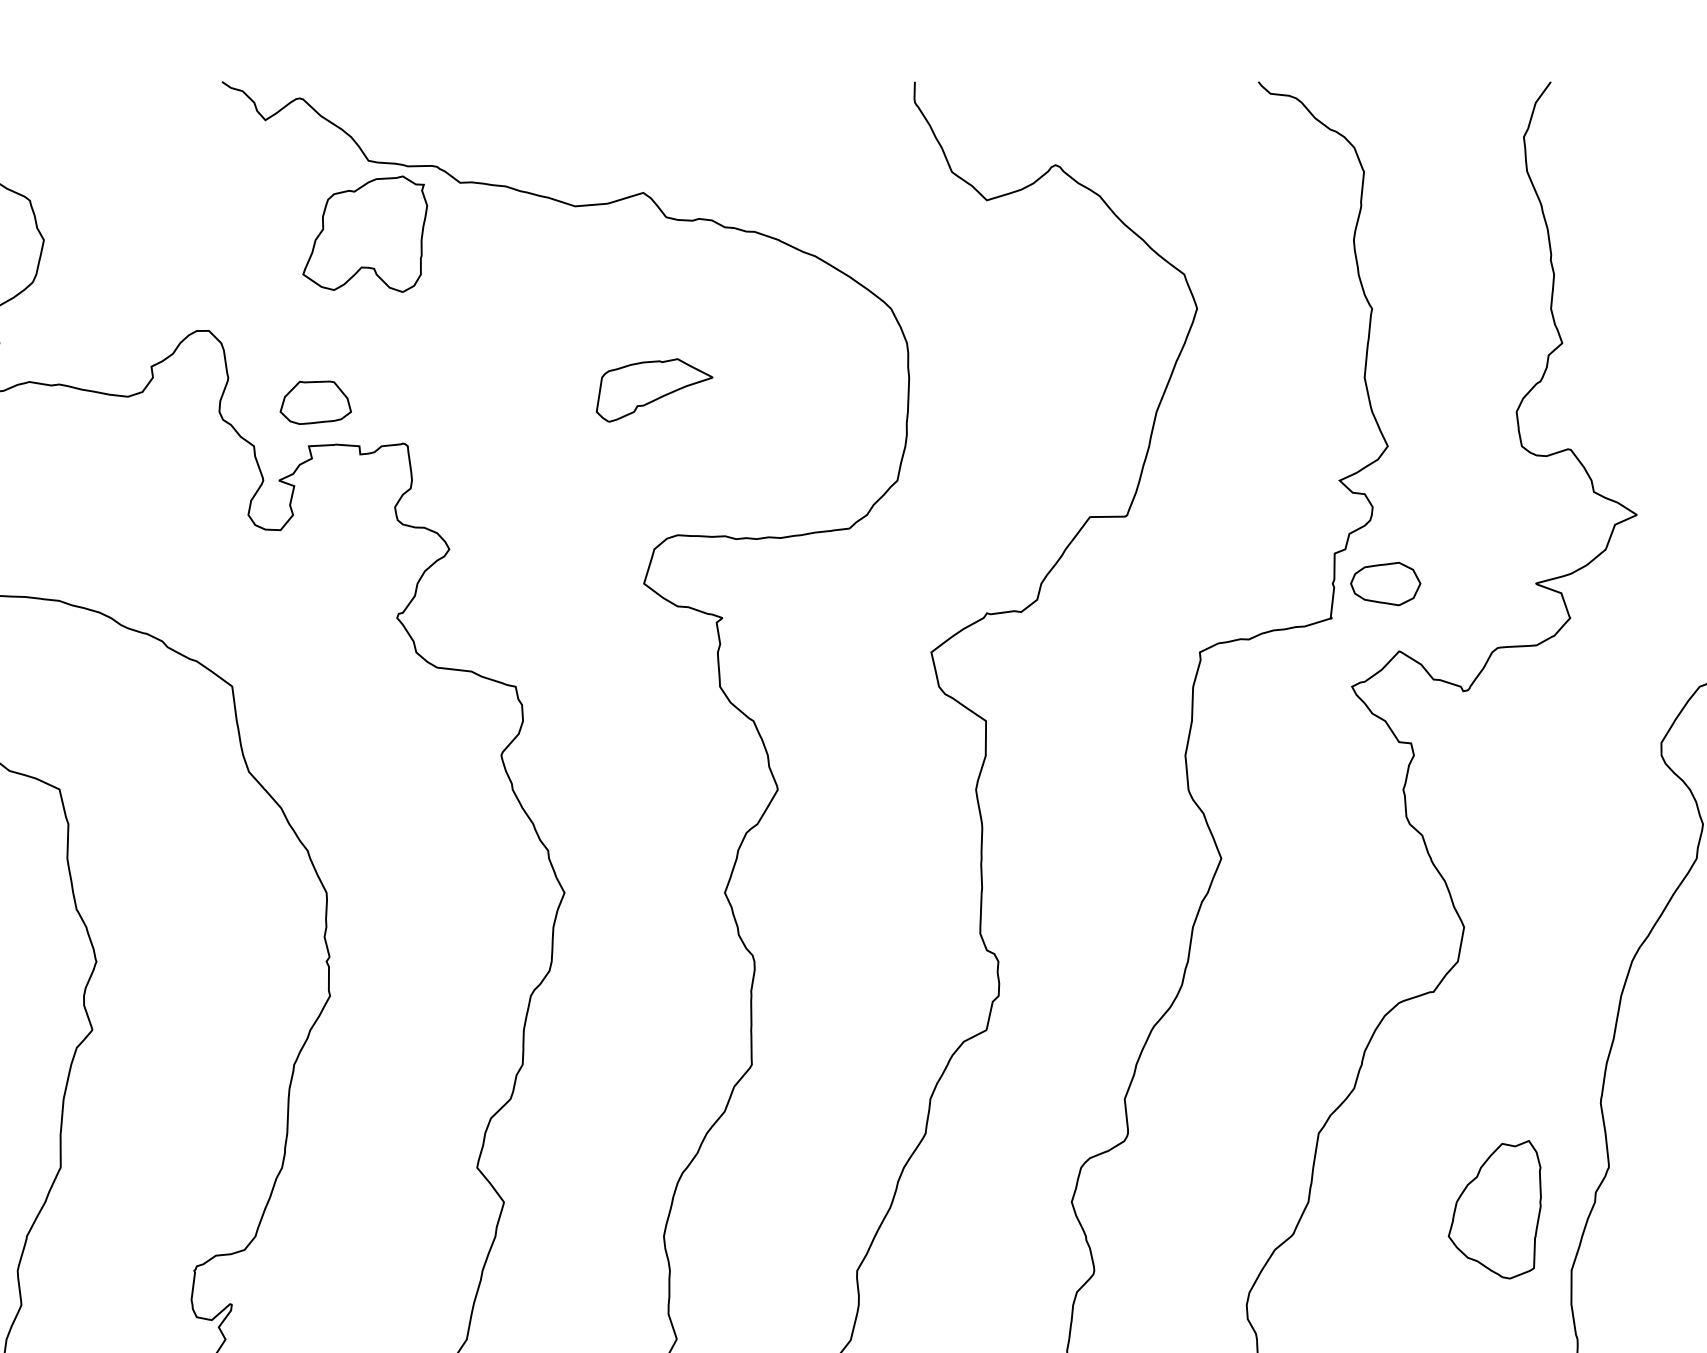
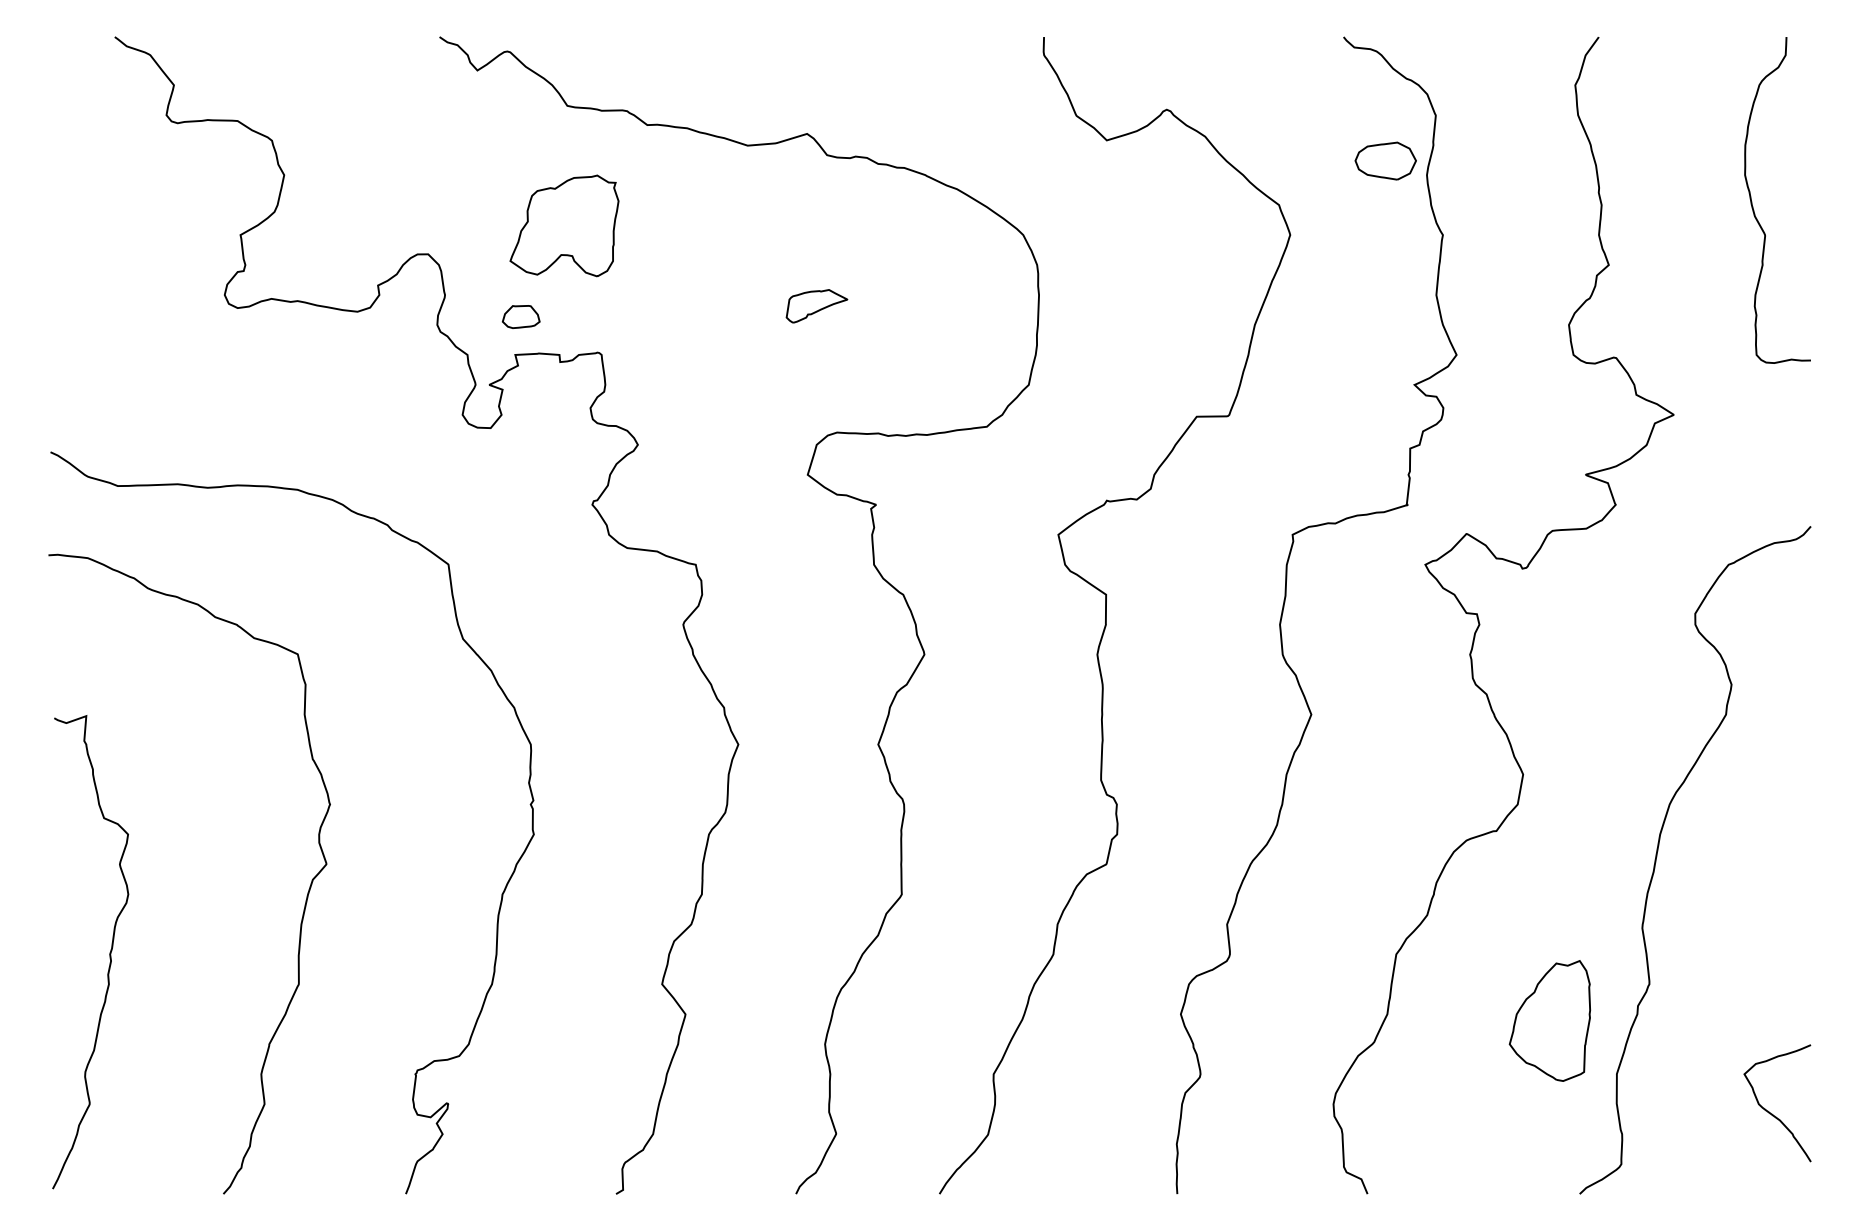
part: (365, 233) -> (564, 225), moved
part: (654, 390) -> (816, 306), size x0.6
part: (314, 402) -> (520, 316), size x0.6
part: (1385, 583) -> (1385, 160), moved

